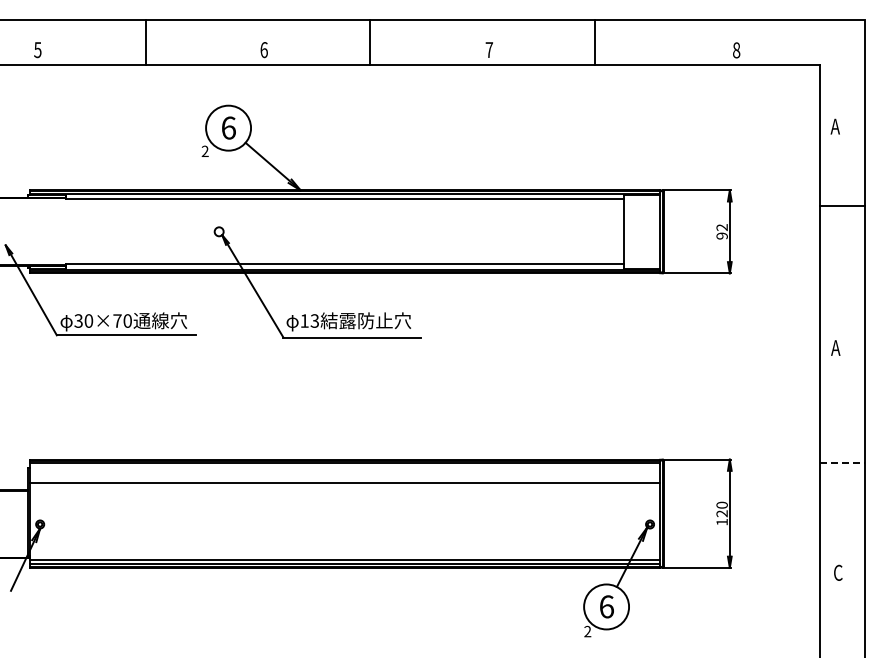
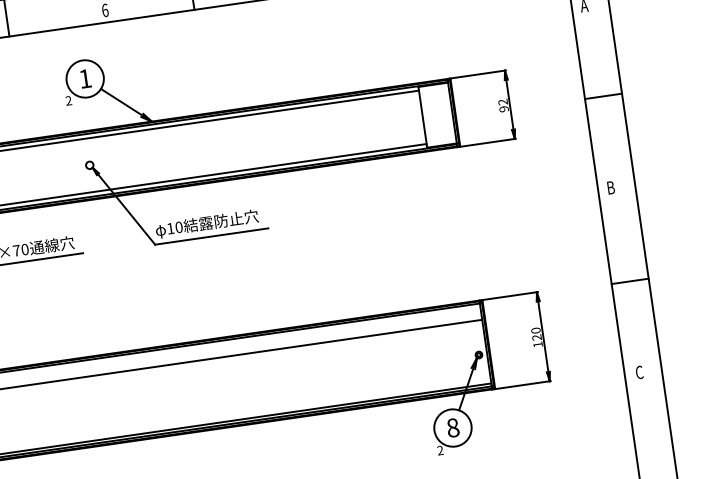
text: (228, 127) -> (85, 78), 6 -> 1
line: (842, 205) -> (603, 96), moved
text: (314, 320) -> (178, 226), 13 -> 10
text: (835, 347) -> (610, 187), A -> B
line: (843, 462) -> (630, 281), dashed -> solid
text: (606, 606) -> (452, 427), 6 -> 8

